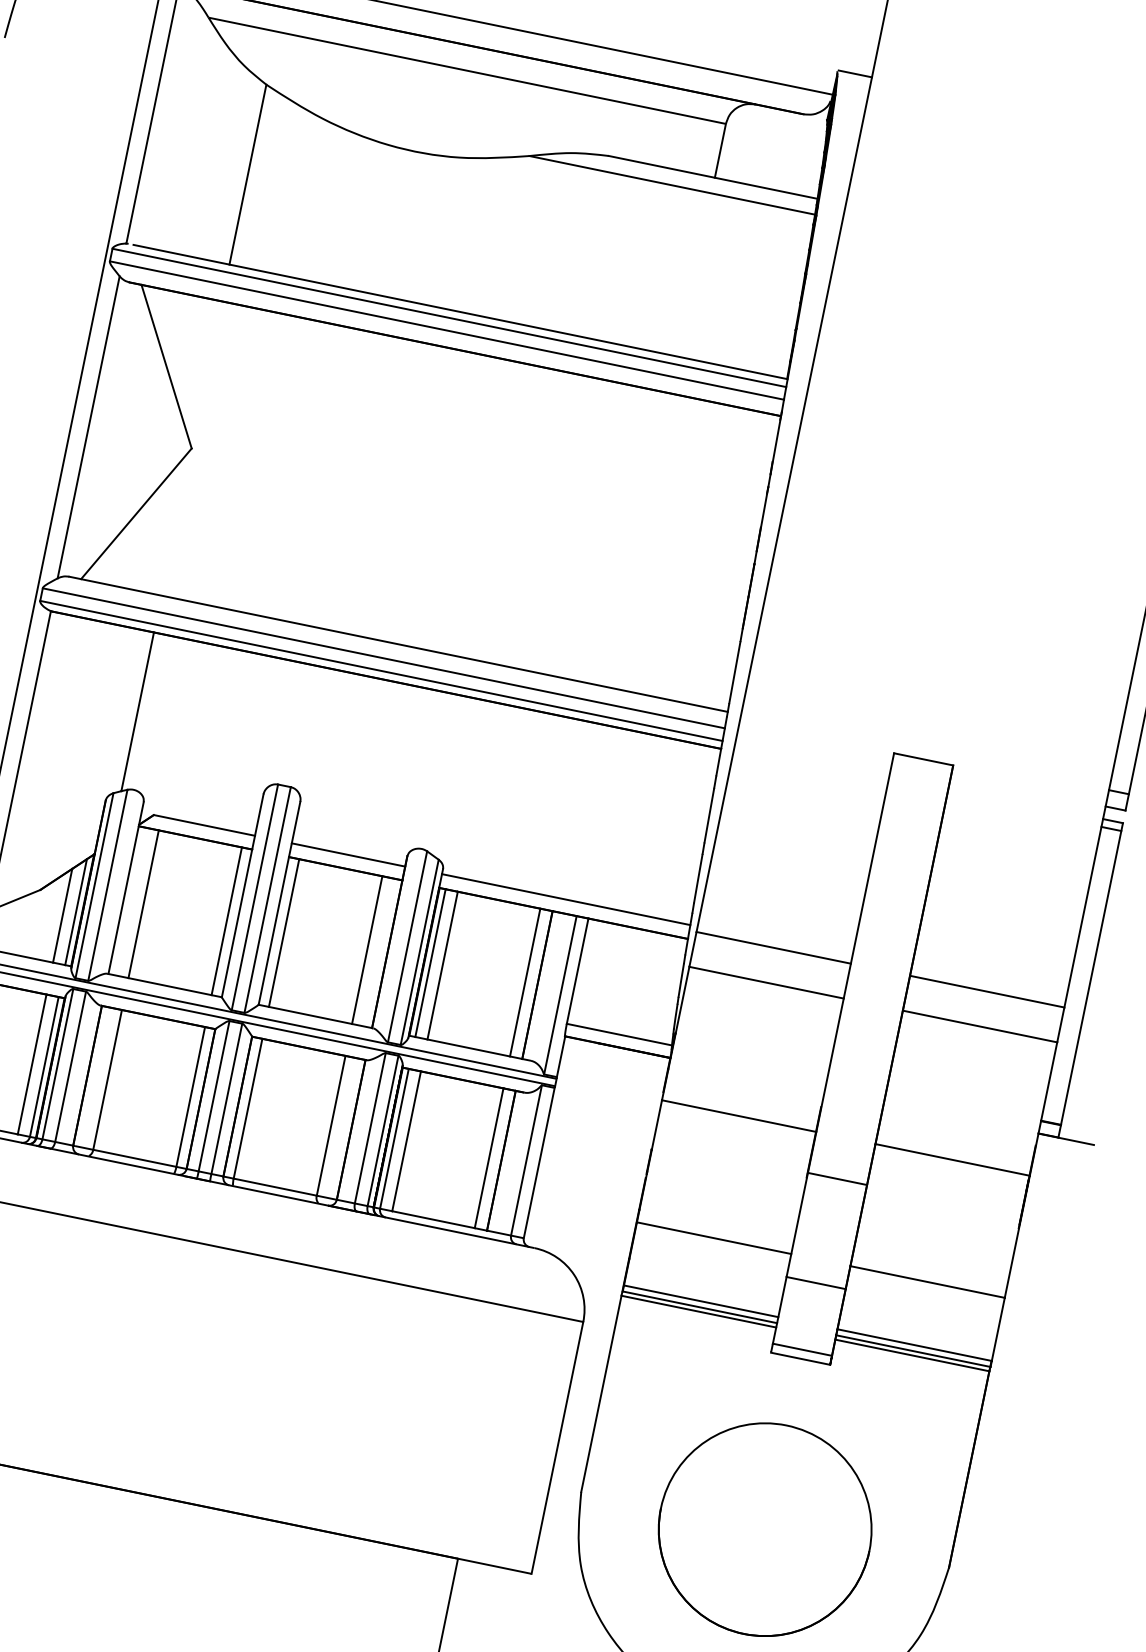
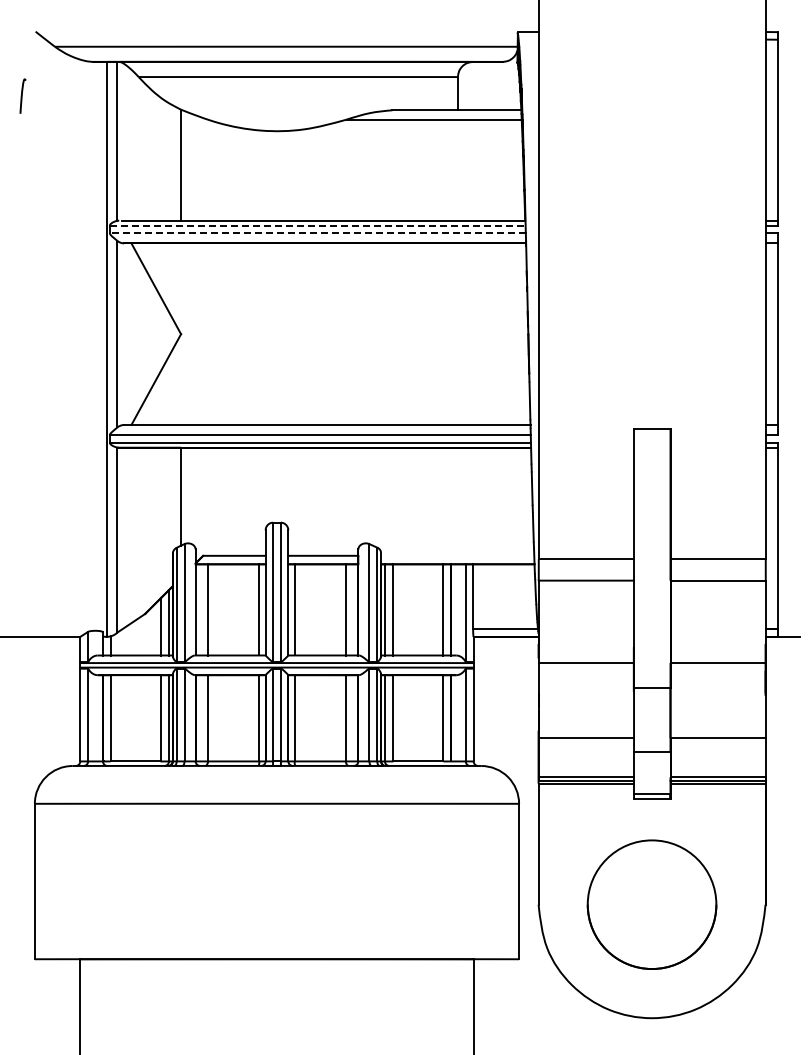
line: (448, 317) -> (317, 225), solid -> dashed
line: (446, 330) -> (317, 233), solid -> dashed
line: (566, 899) -> (457, 555), removed

